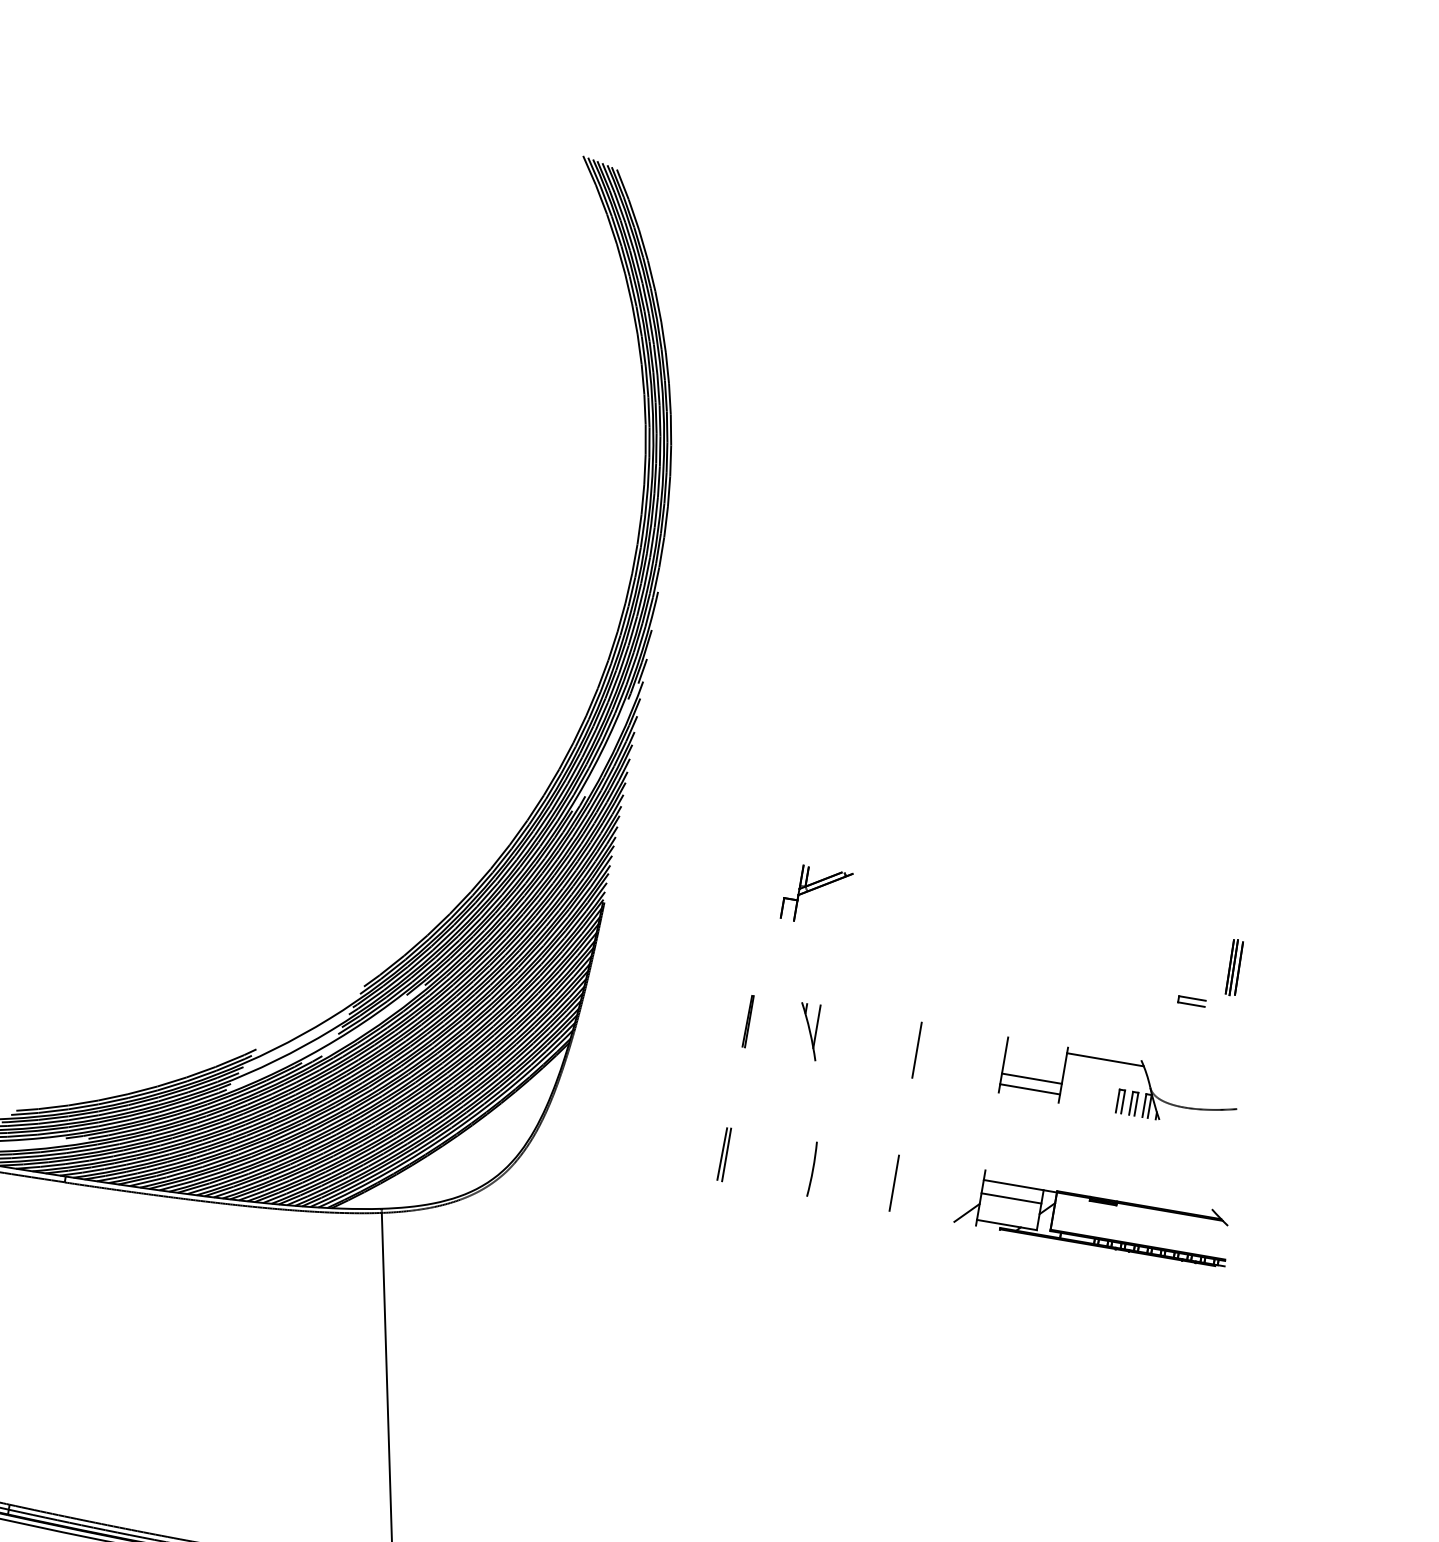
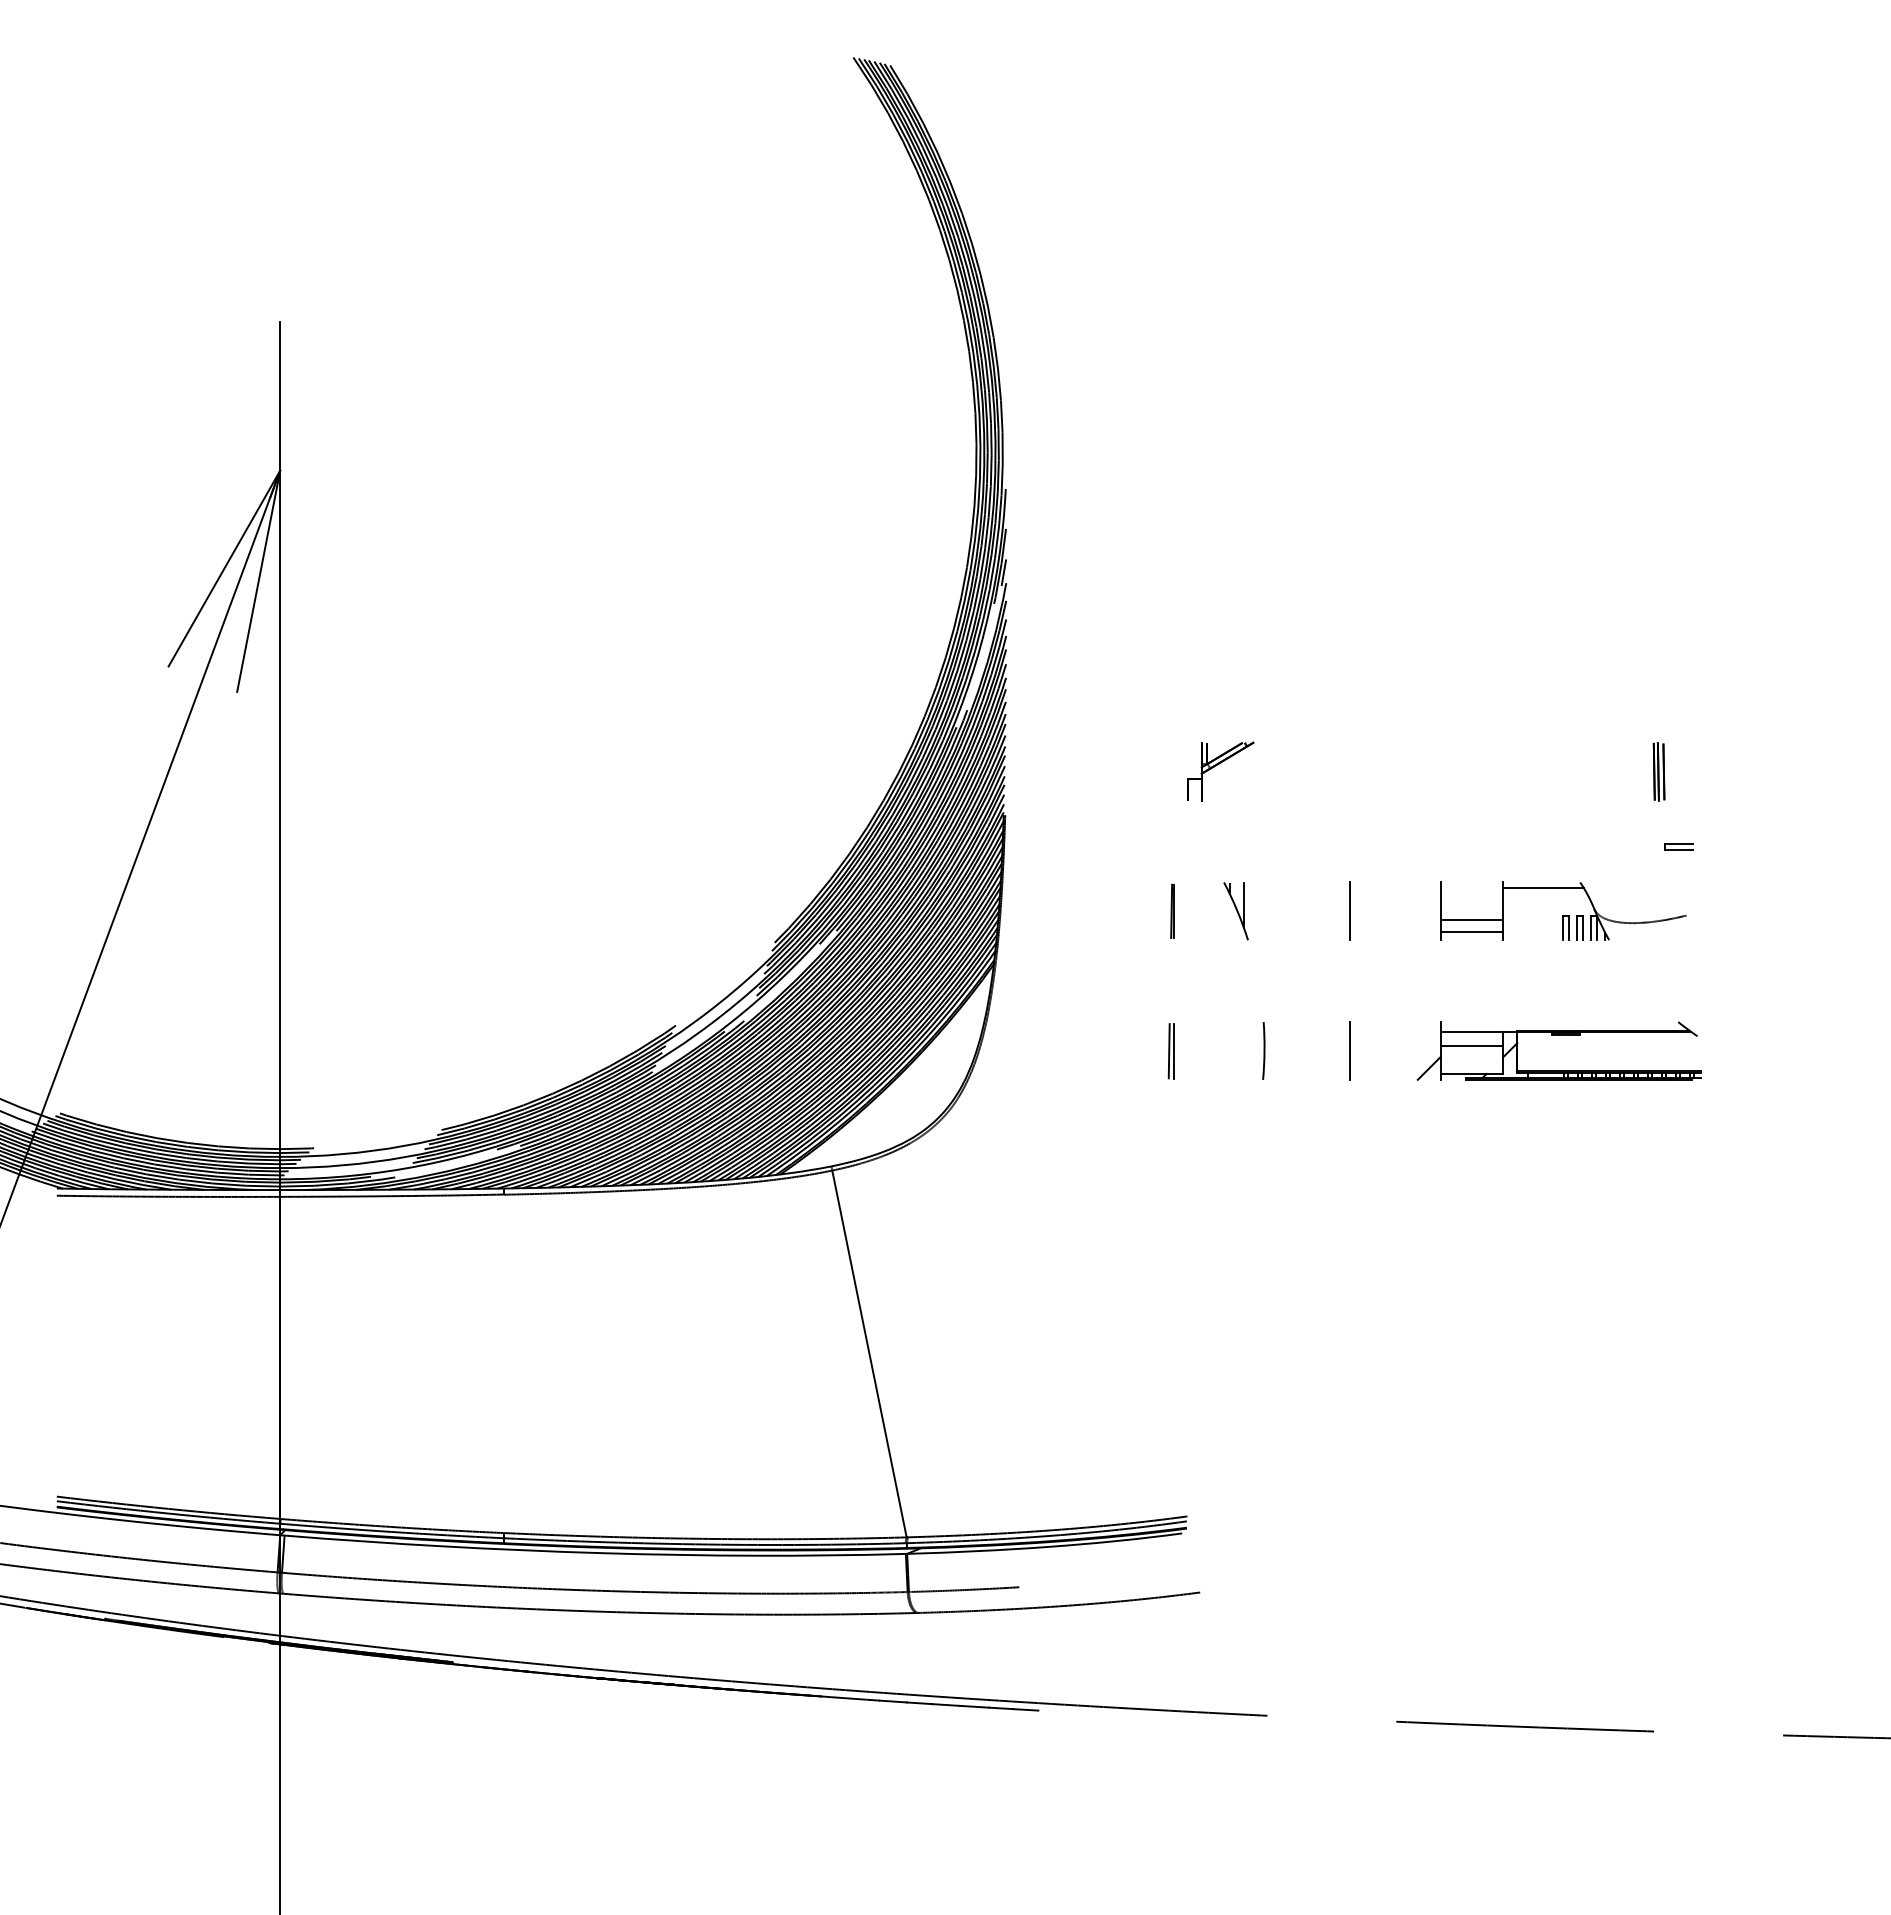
part: (1191, 1001) -> (1678, 846), moved

